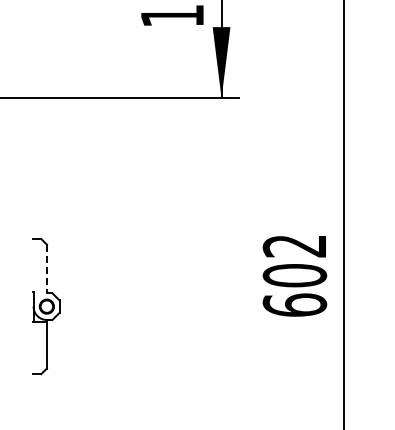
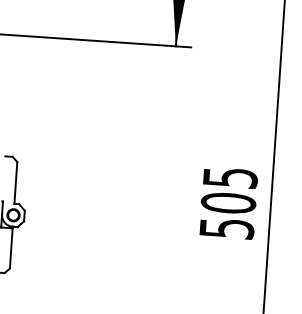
line: (47, 269) -> (16, 183), dashed -> solid
text: (294, 275) -> (228, 203), 602 -> 505

